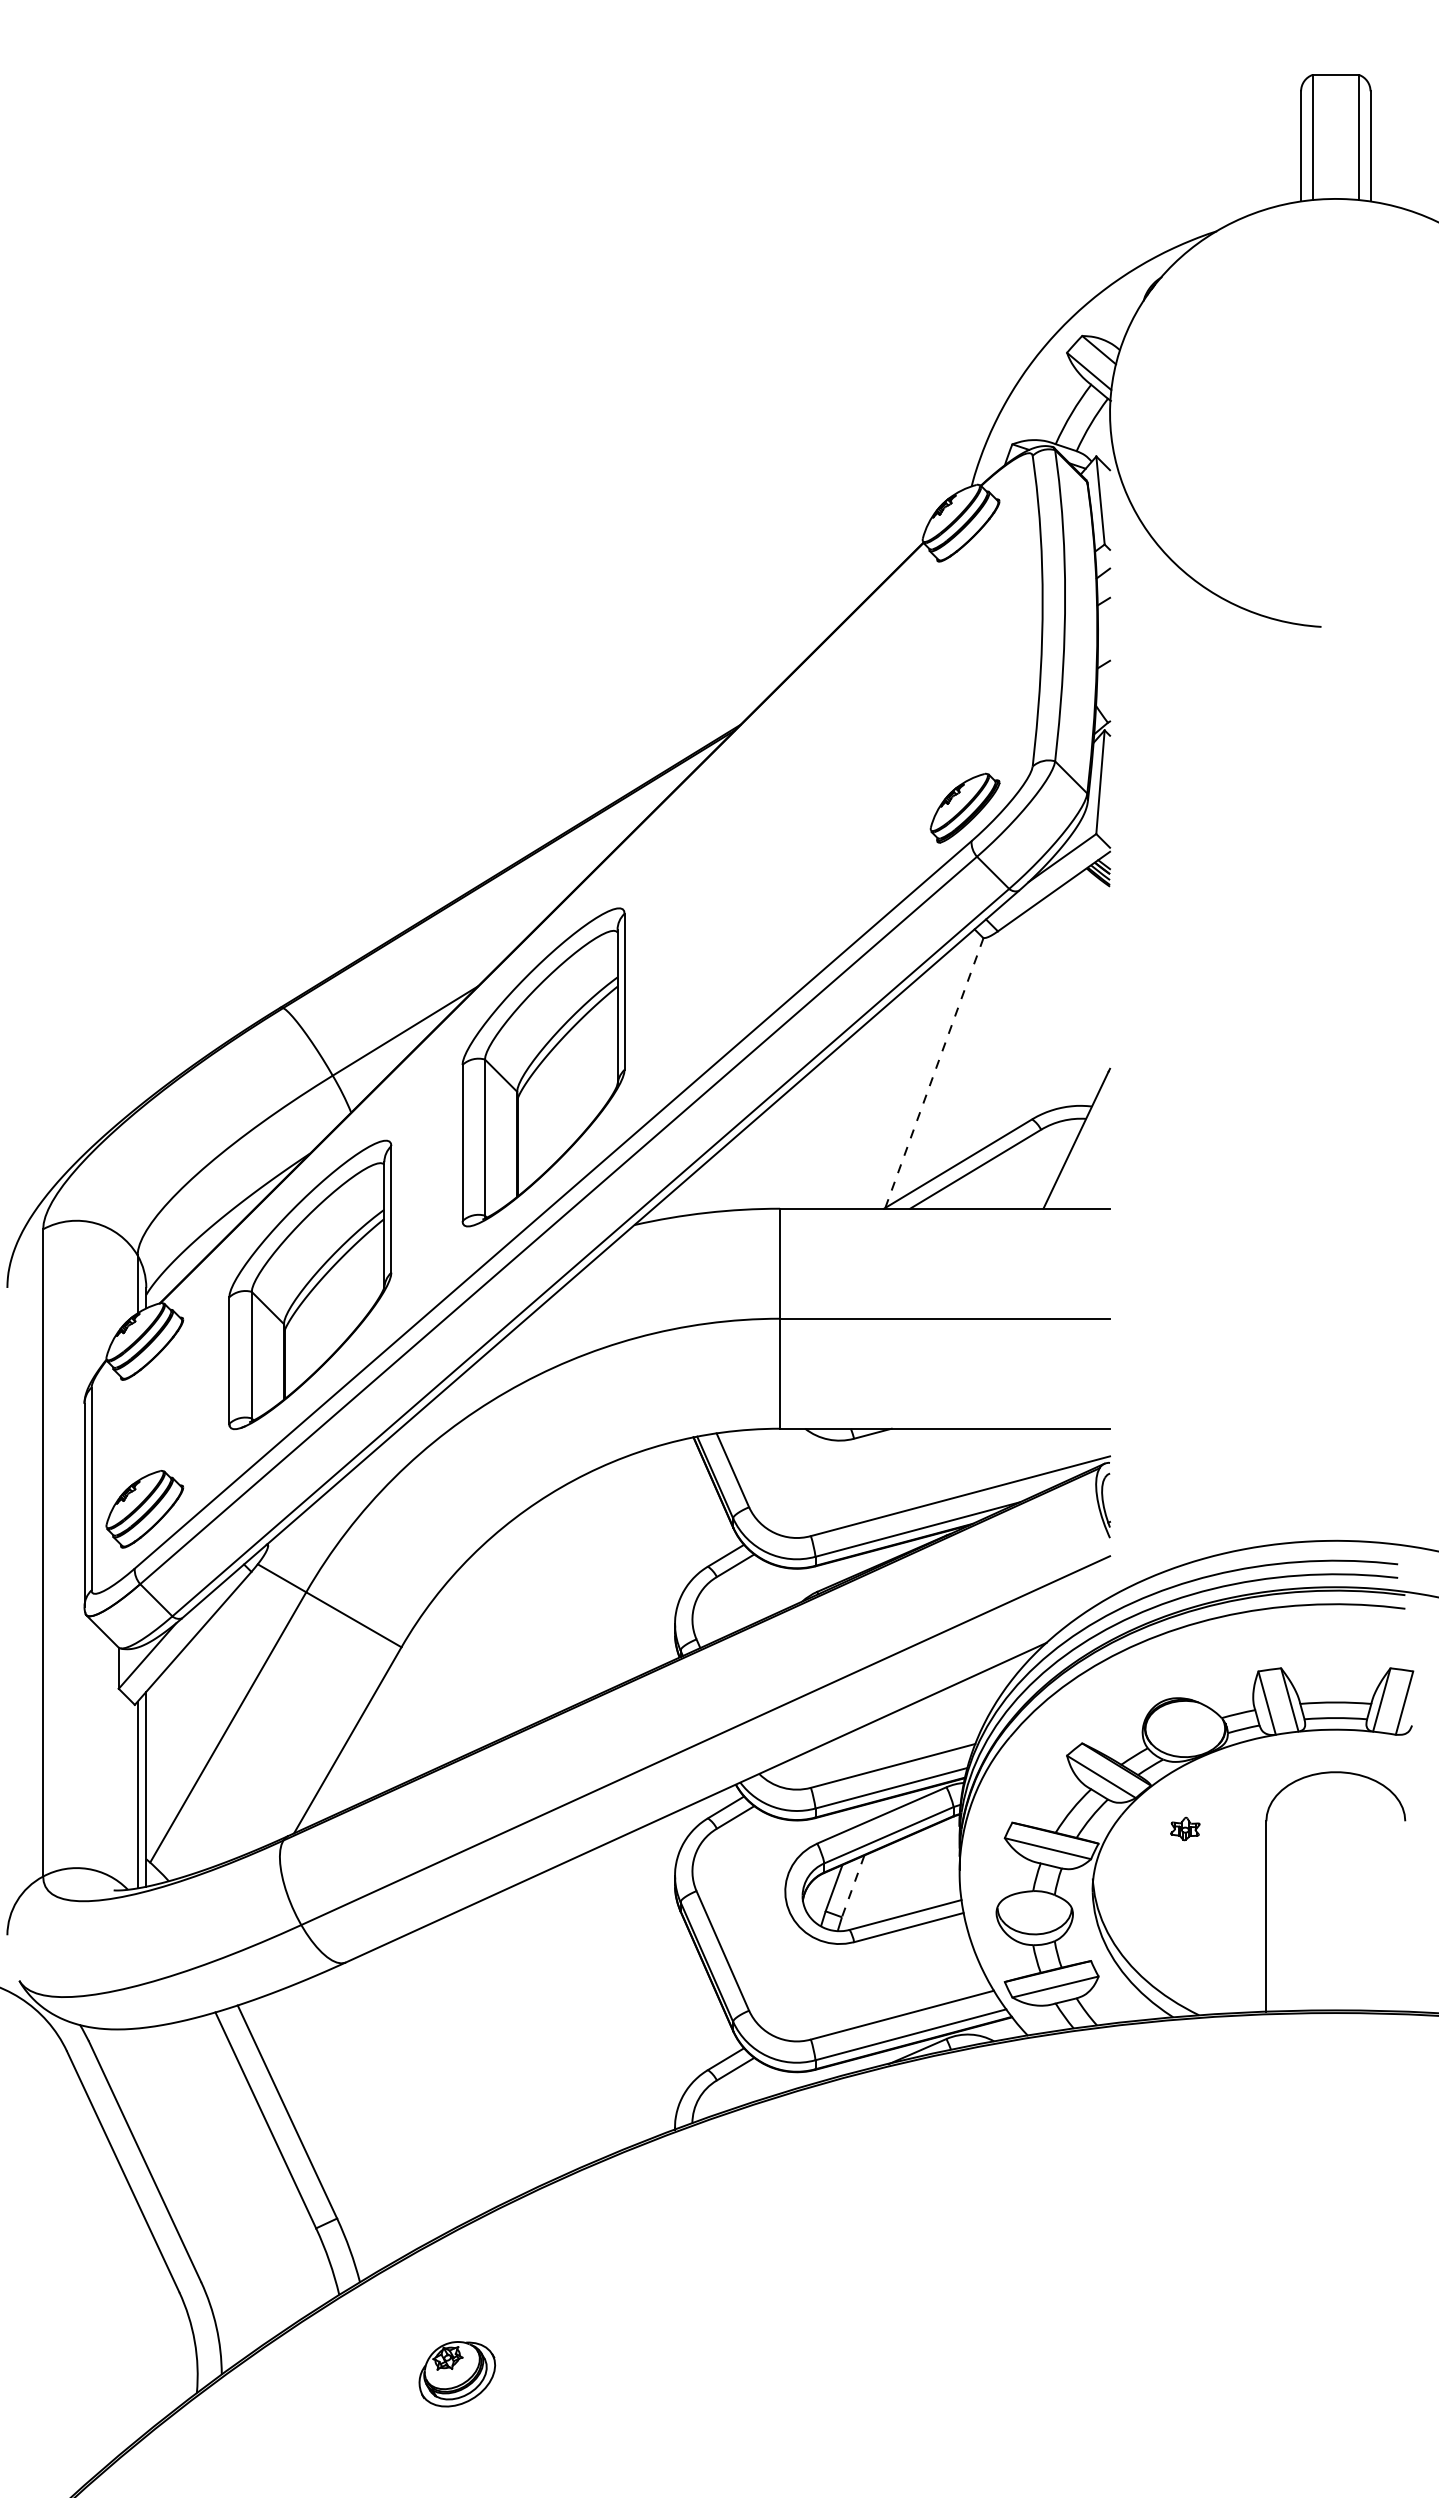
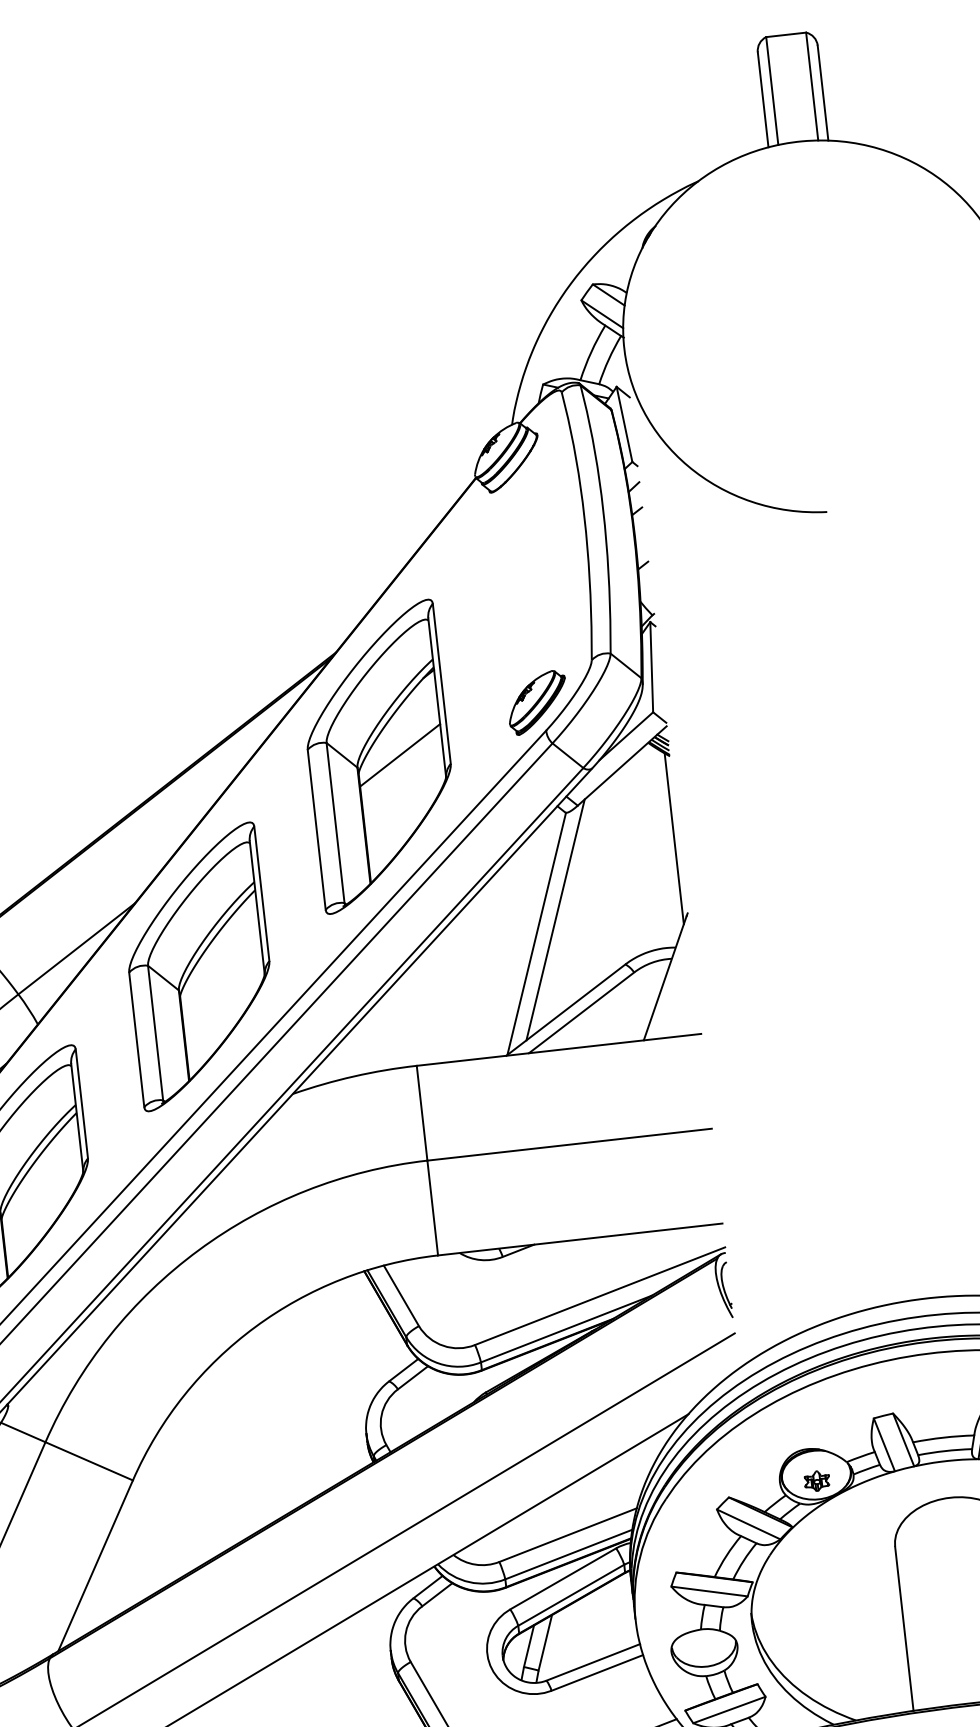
part: (776, 849) -> (378, 756), added
line: (1104, 981) -> (674, 838), added
line: (957, 1059) -> (555, 920), added
line: (934, 1072) -> (536, 933), dashed -> solid
part: (1185, 1828) -> (817, 1480), moved
line: (853, 1886) -> (545, 1642), dashed -> solid

